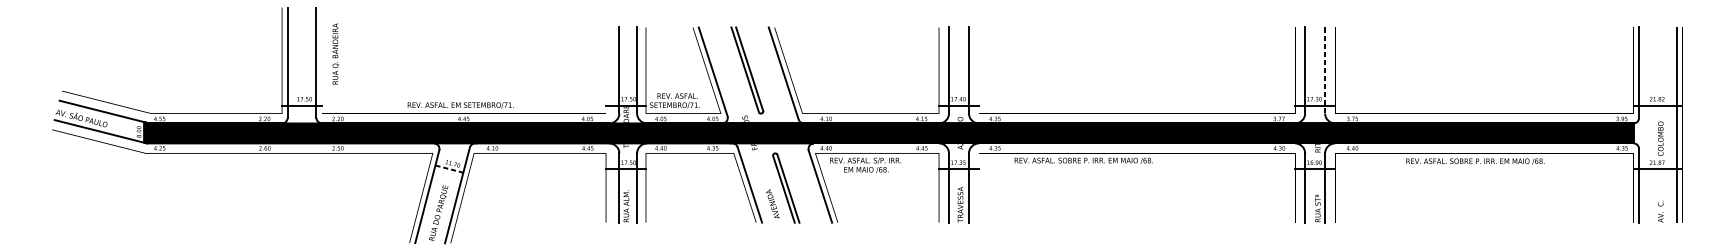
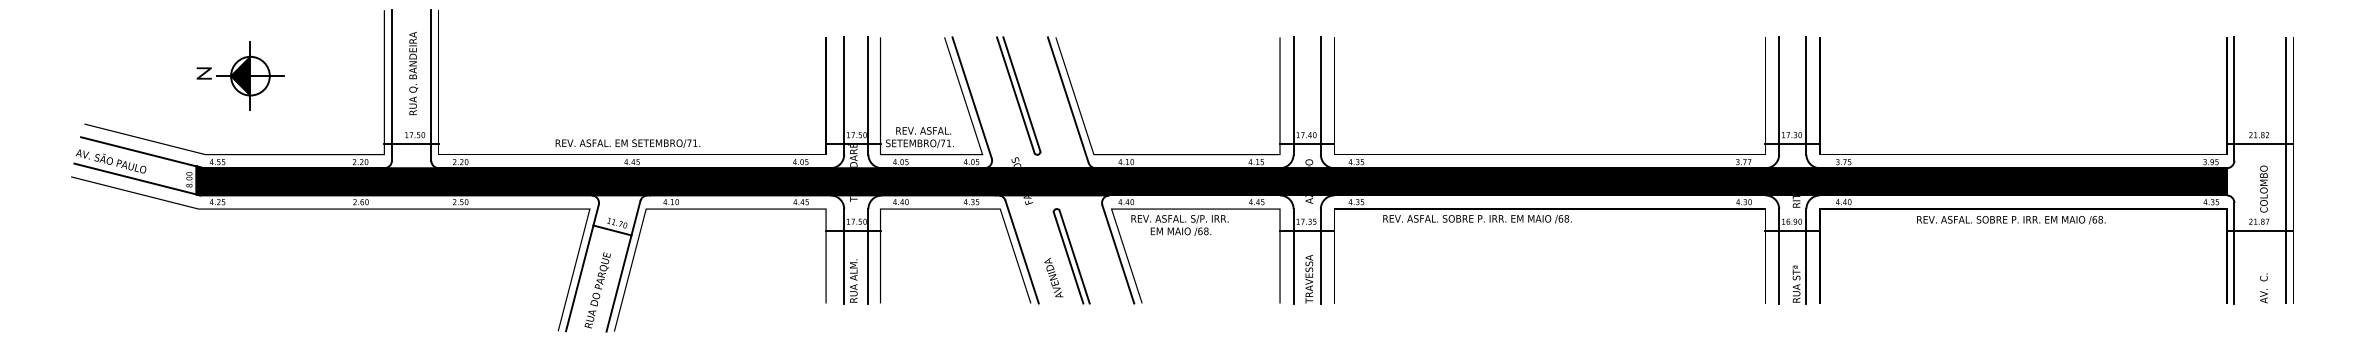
text: (335, 53) -> (413, 73), moved
part: (176, 55) -> (240, 75), added
line: (1325, 70) -> (1806, 95), dashed -> solid
line: (449, 169) -> (612, 230), dashed -> solid

